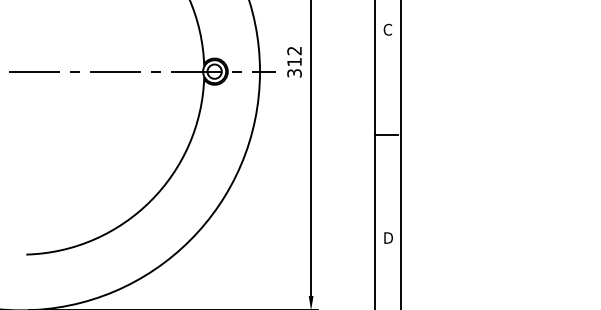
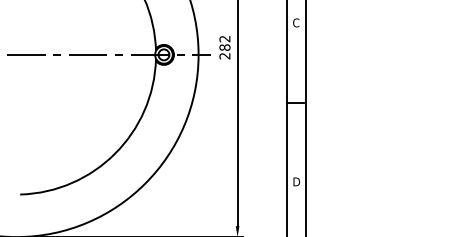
text: (293, 67) -> (224, 51), 312 -> 282

